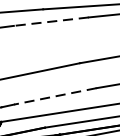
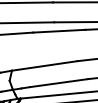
line: (50, 22) -> (58, 31), dashed -> solid
line: (54, 96) -> (58, 83), dashed -> solid

